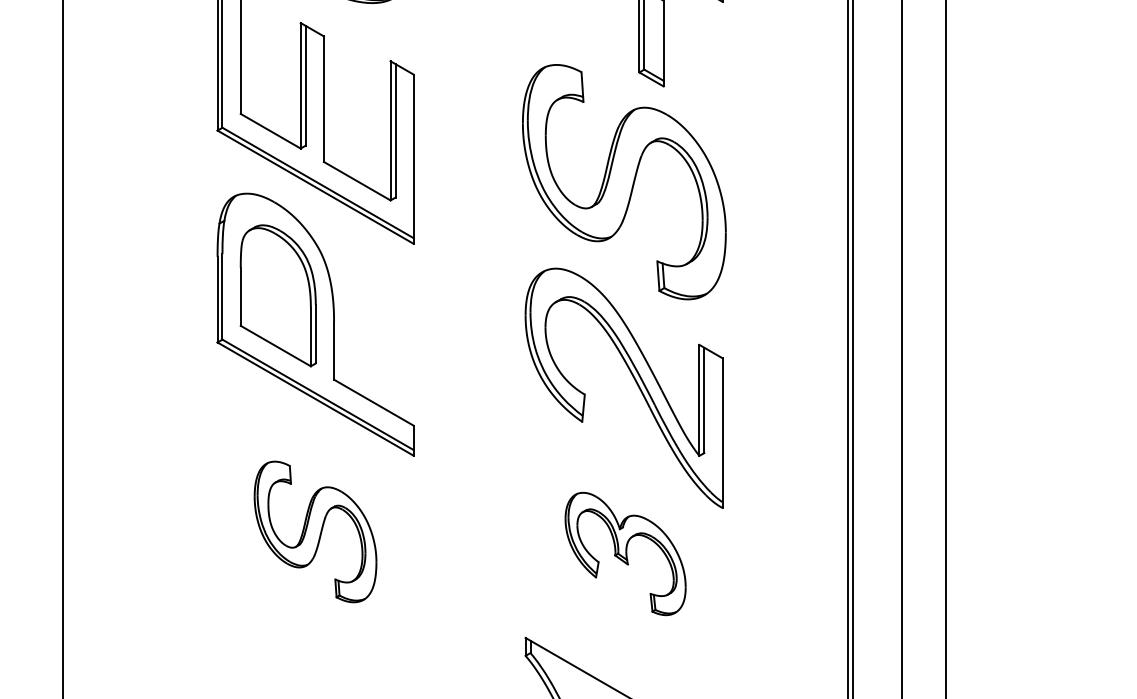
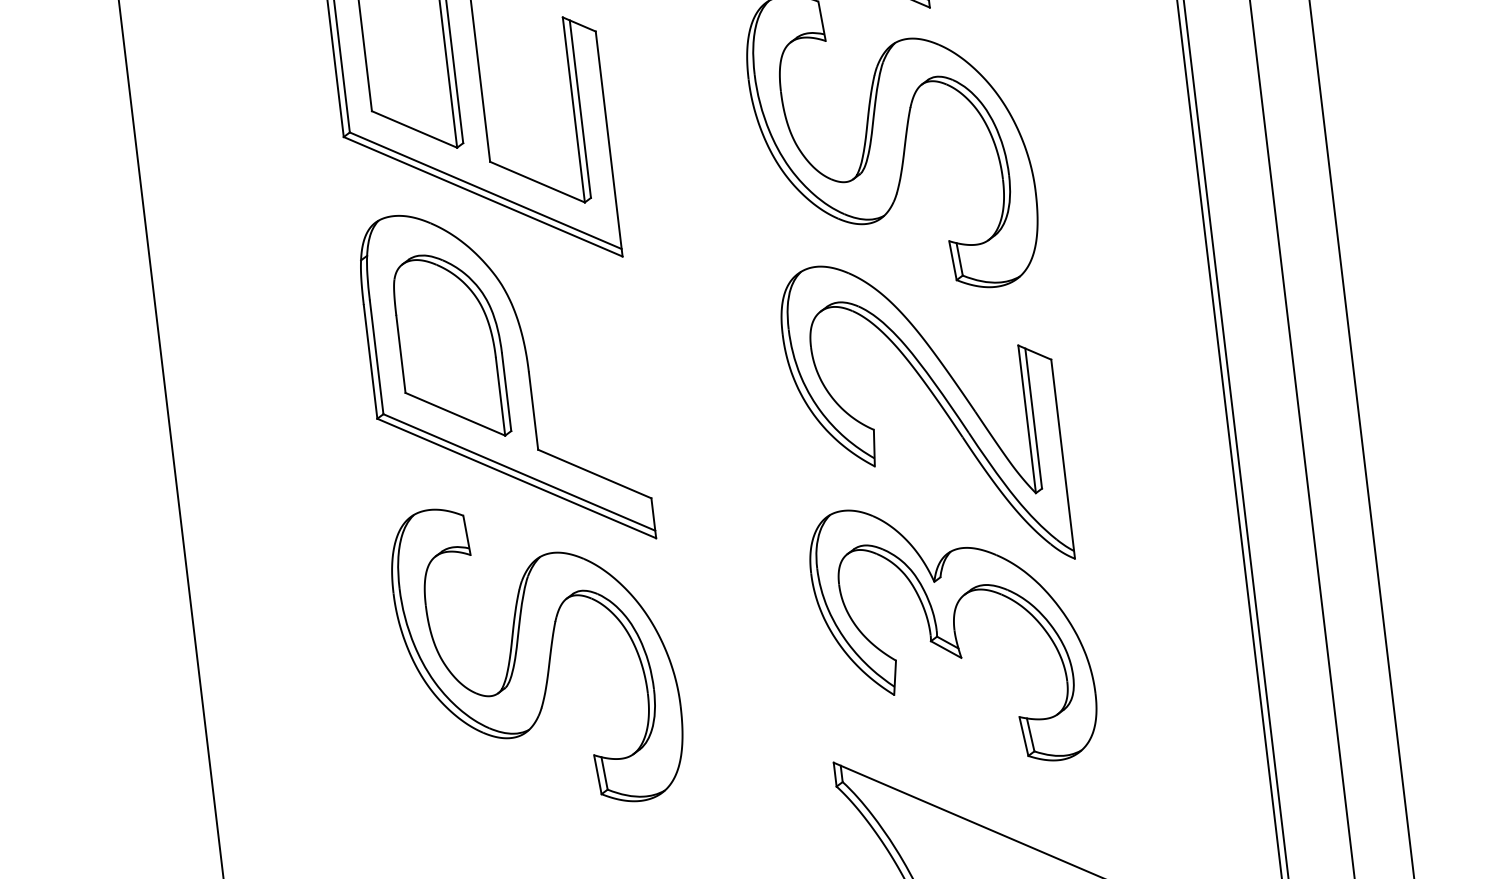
part: (315, 531) -> (537, 654), size x1.67
part: (625, 553) -> (953, 634), size x1.67

